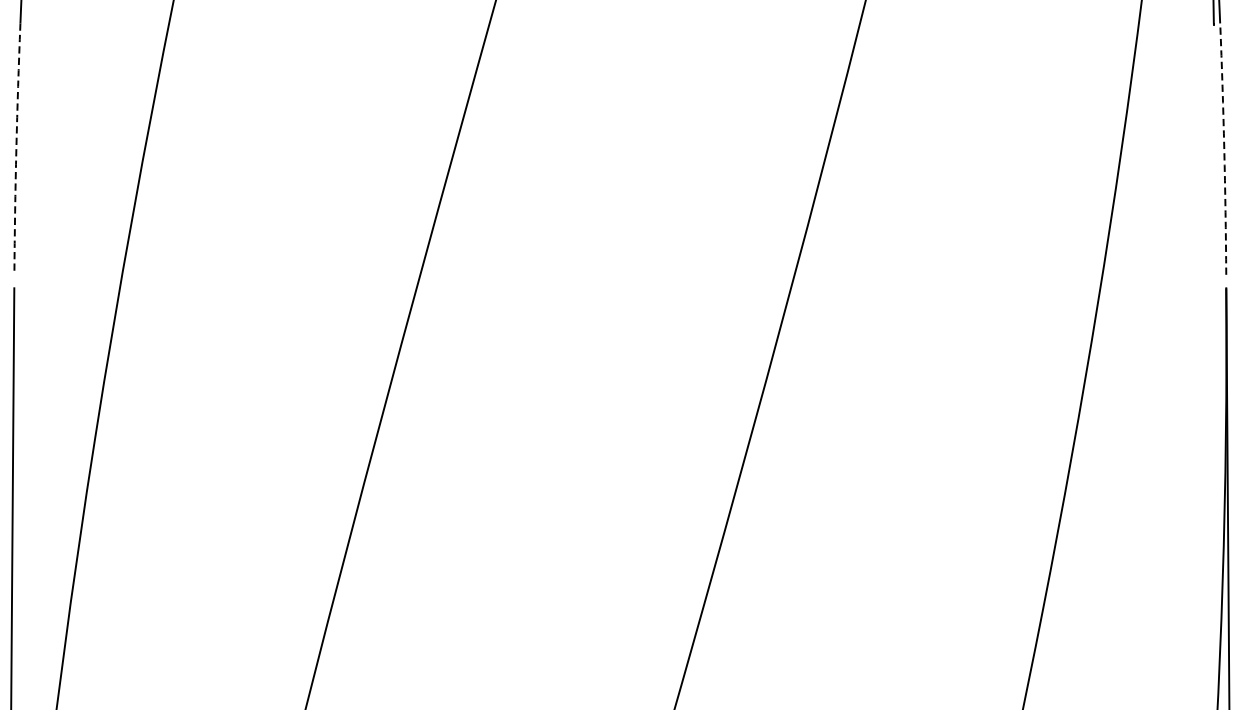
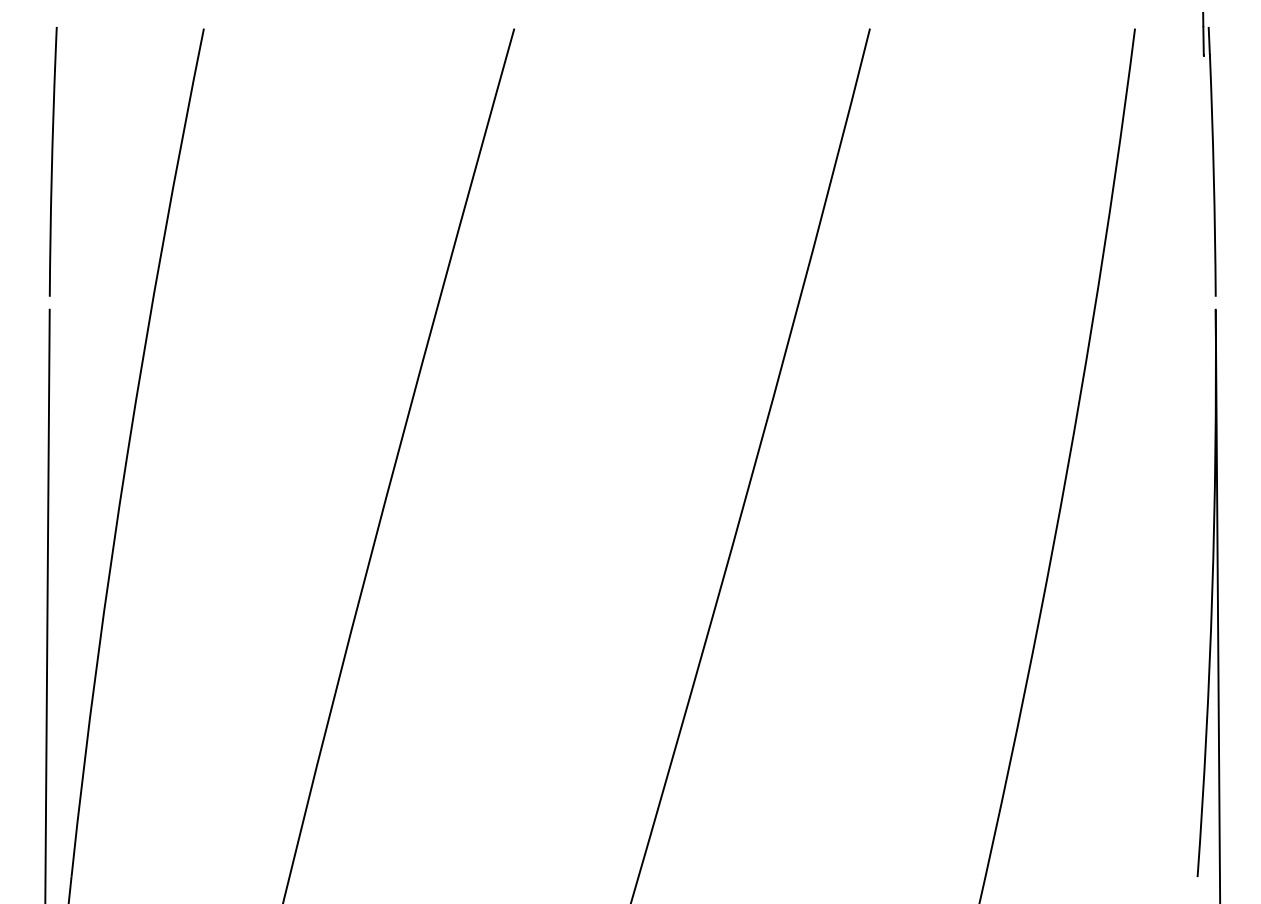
arc: (16, 148) -> (51, 175), dashed -> solid
arc: (1223, 149) -> (1213, 176), dashed -> solid

